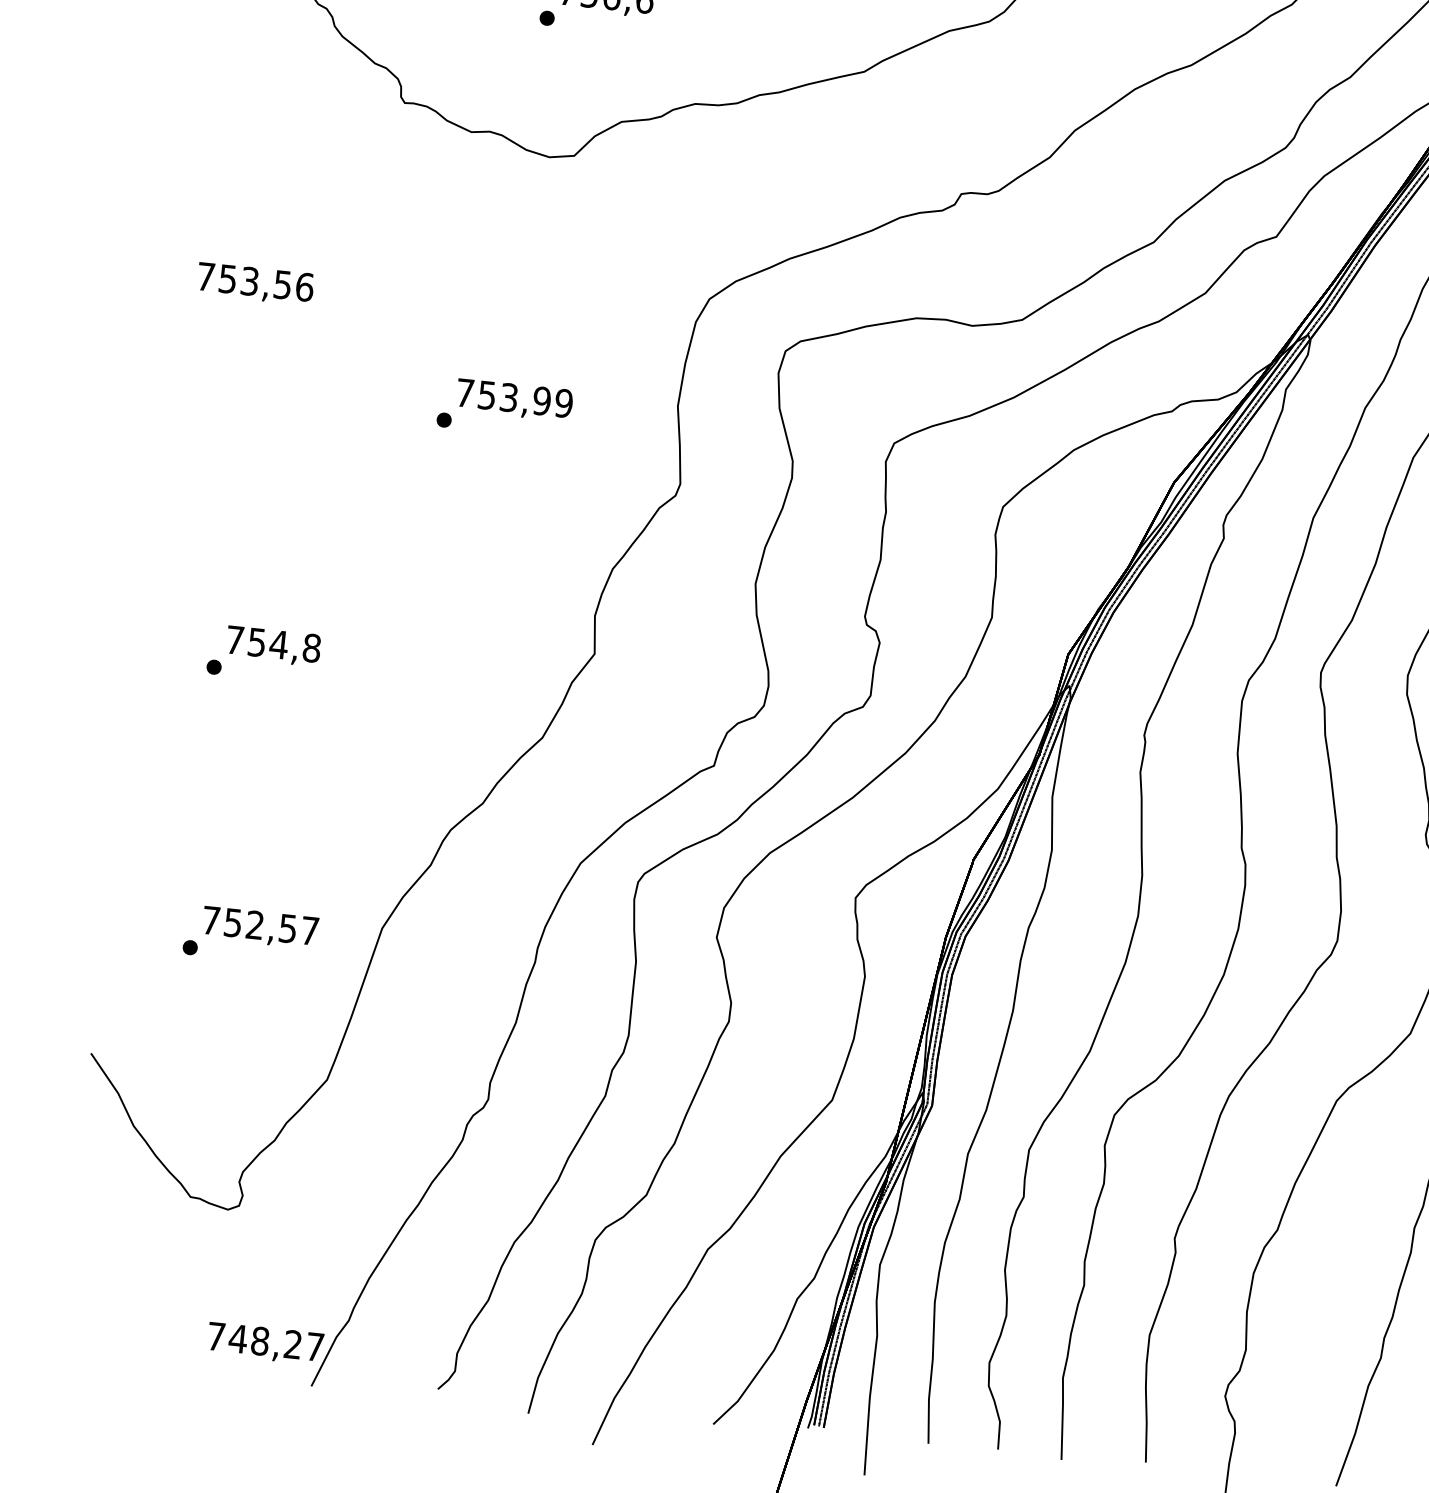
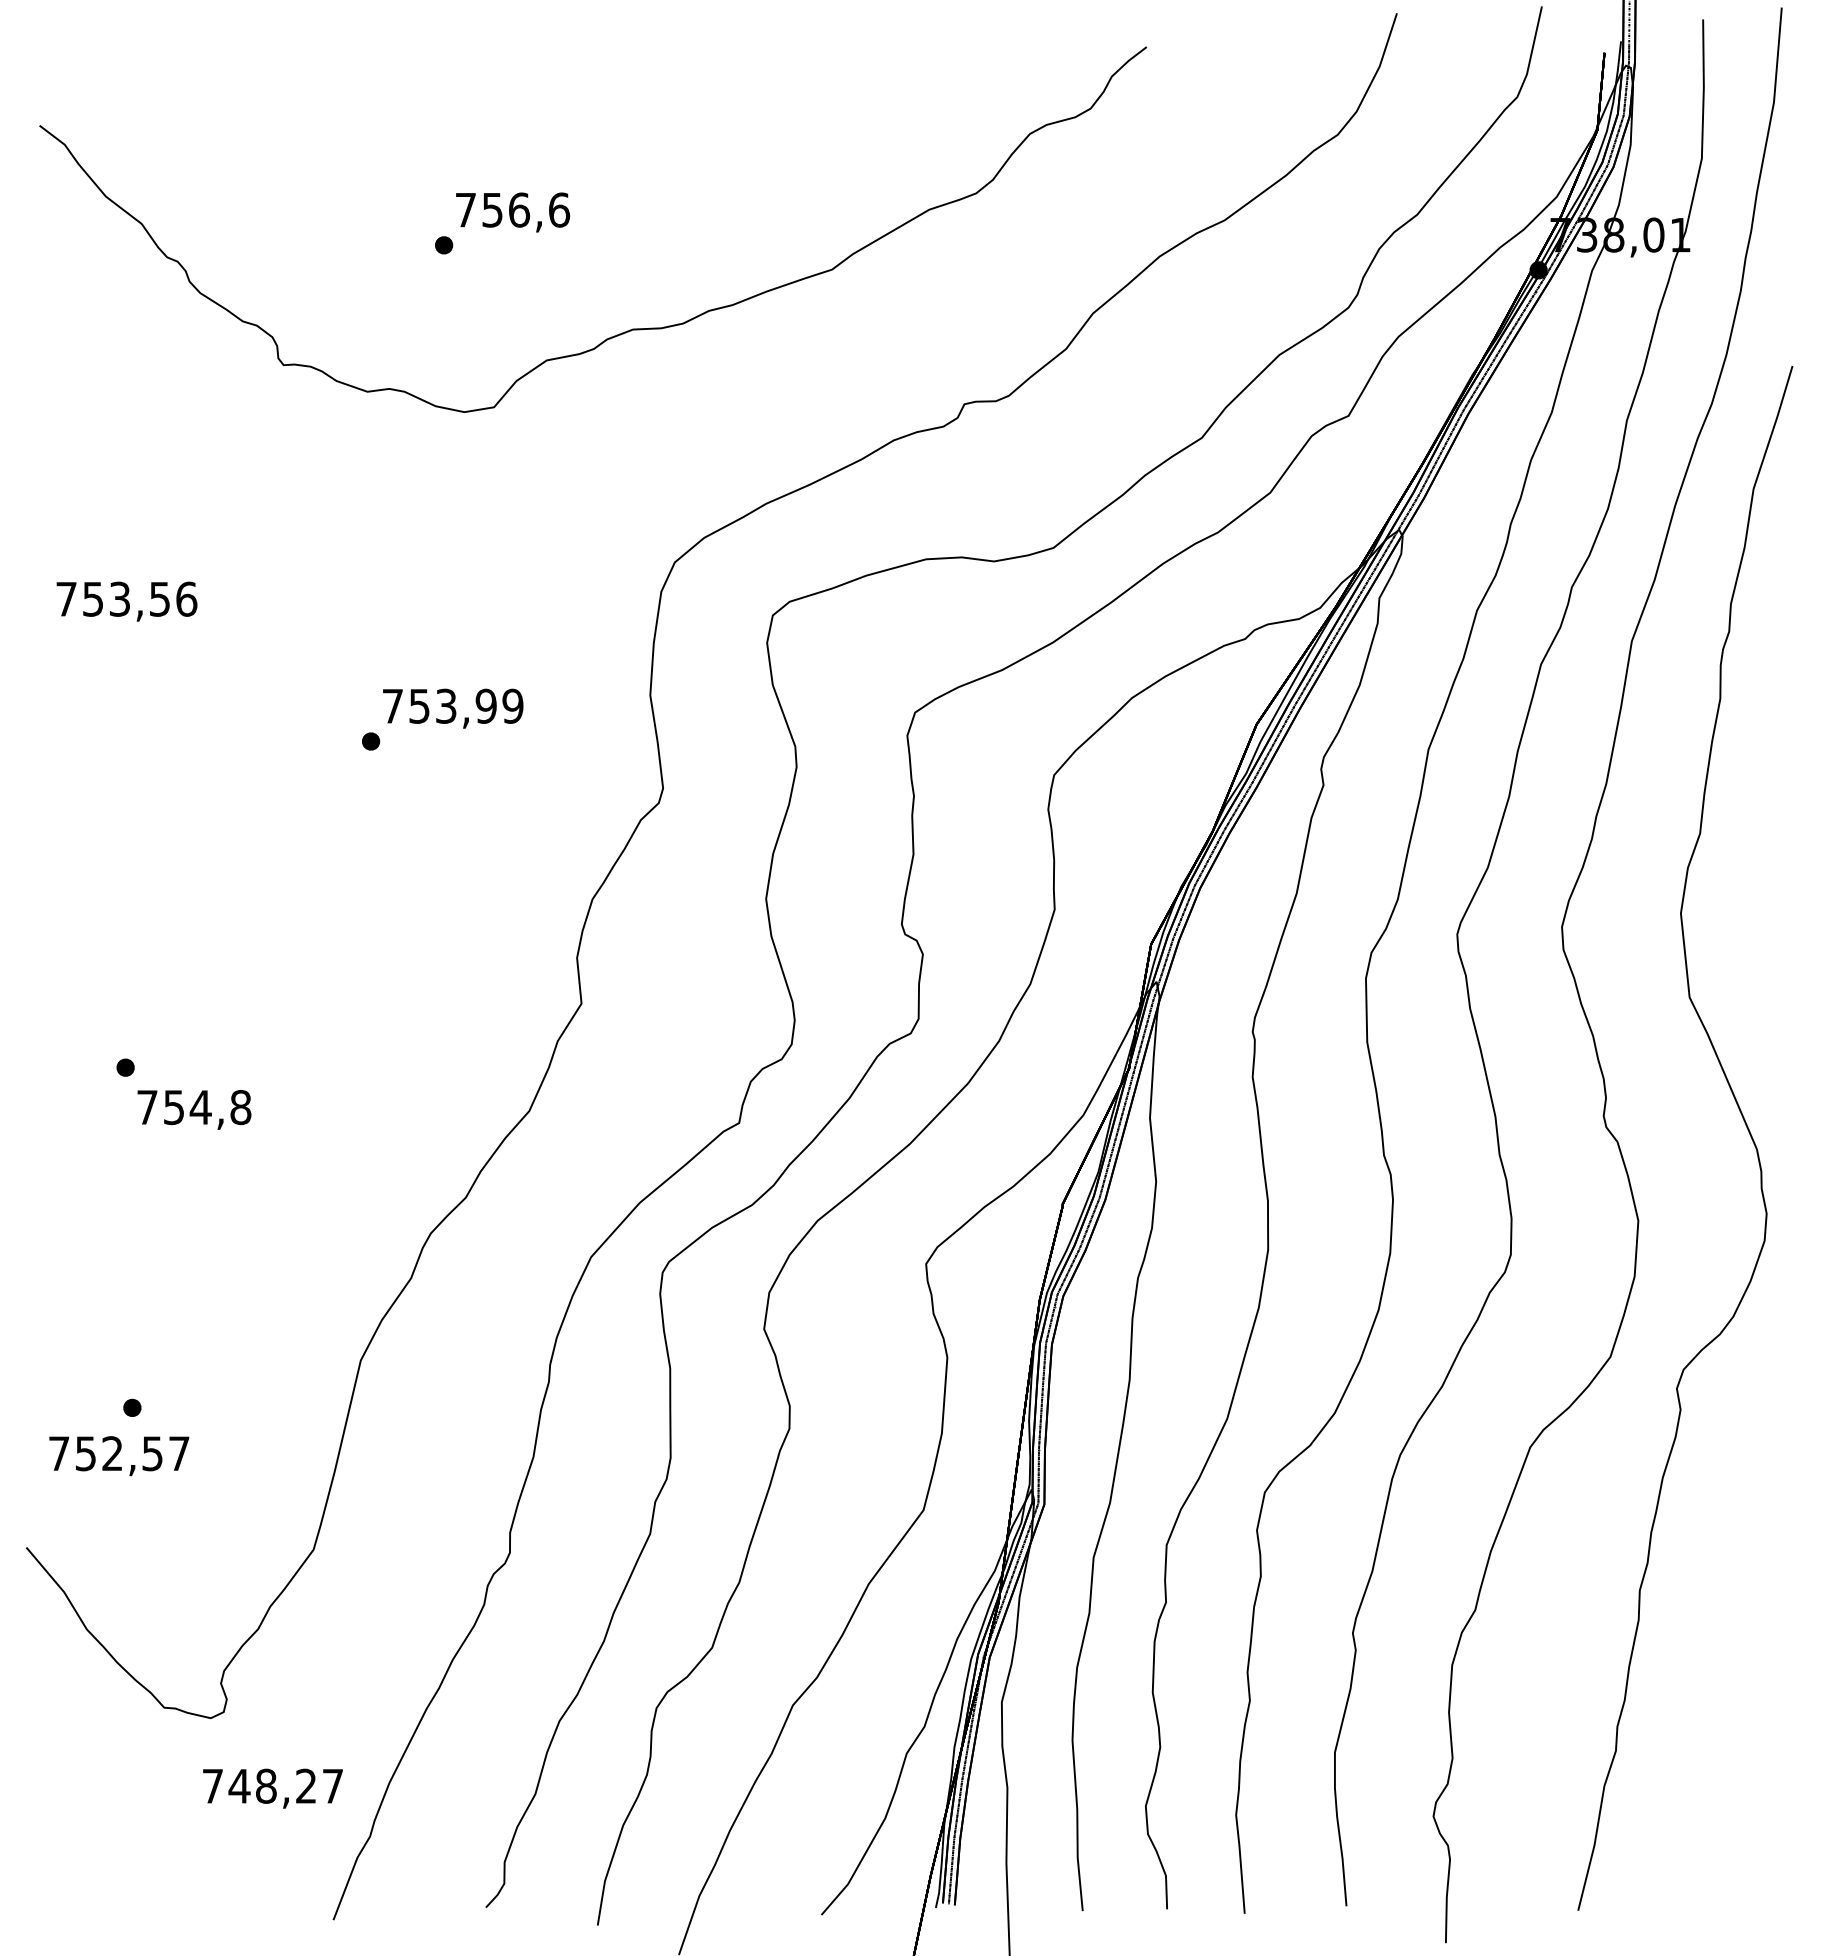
text: (273, 645) -> (194, 1109), moved
text: (260, 928) -> (119, 1456), moved
text: (265, 1343) -> (272, 1788), moved

